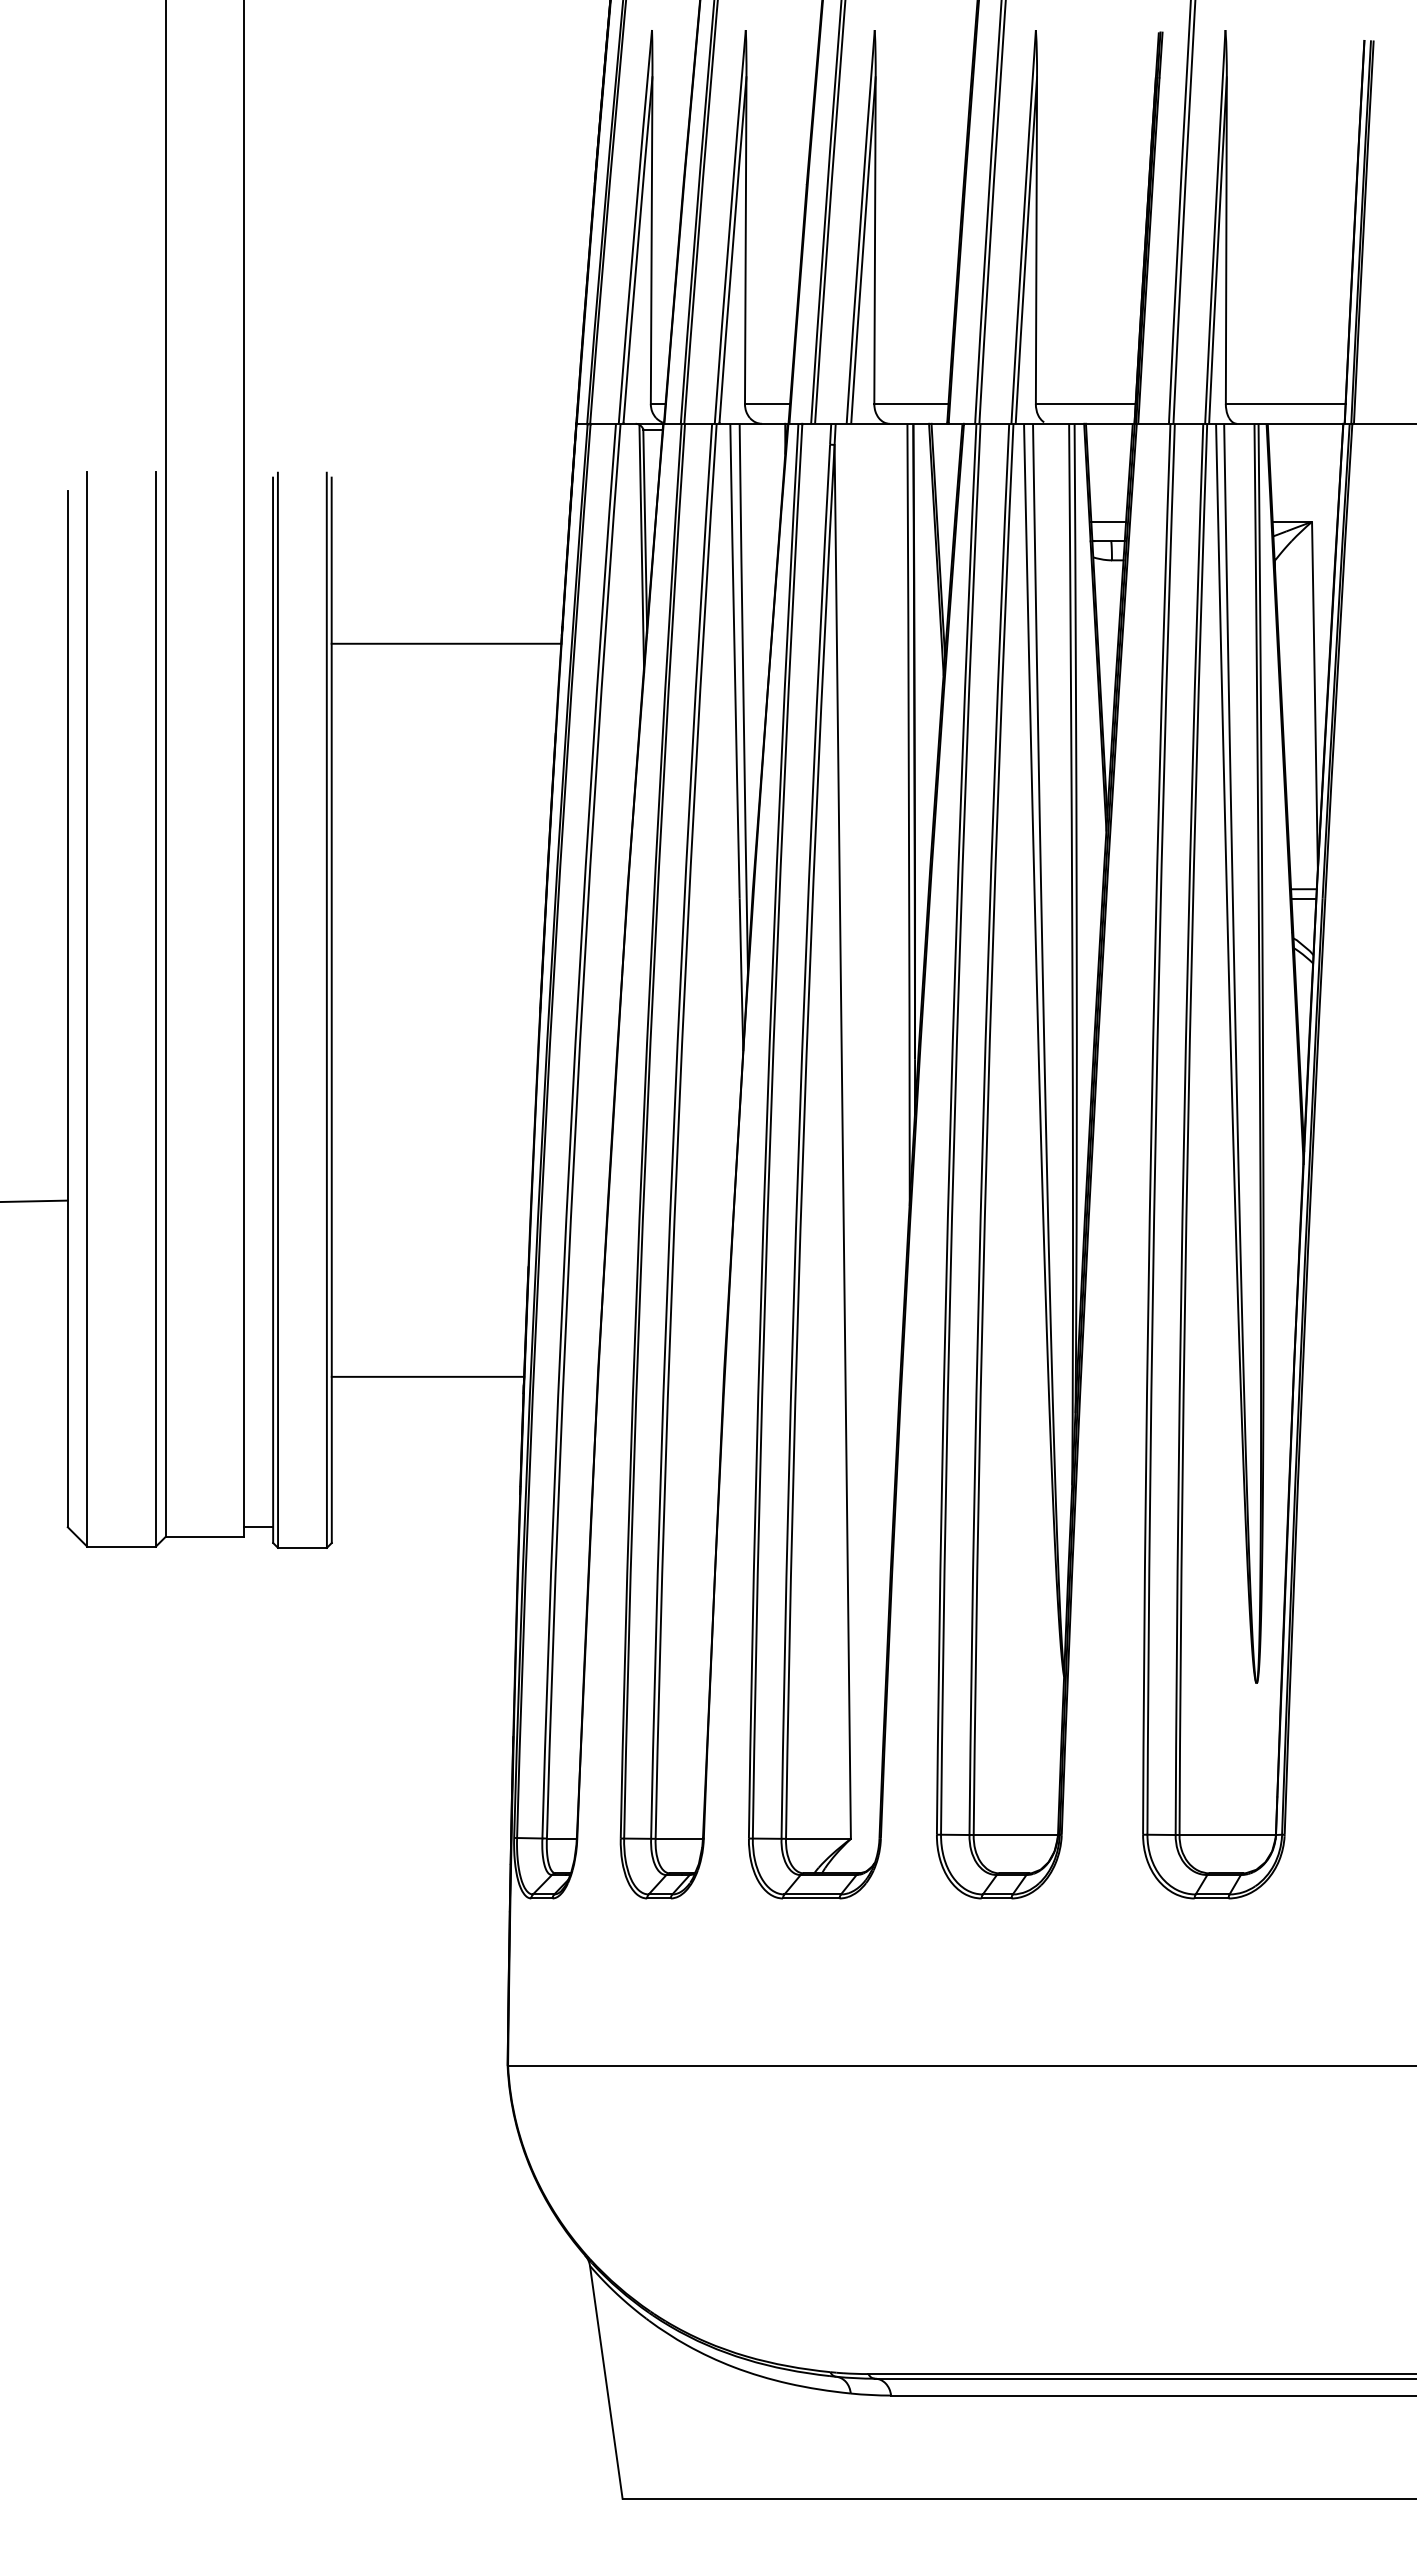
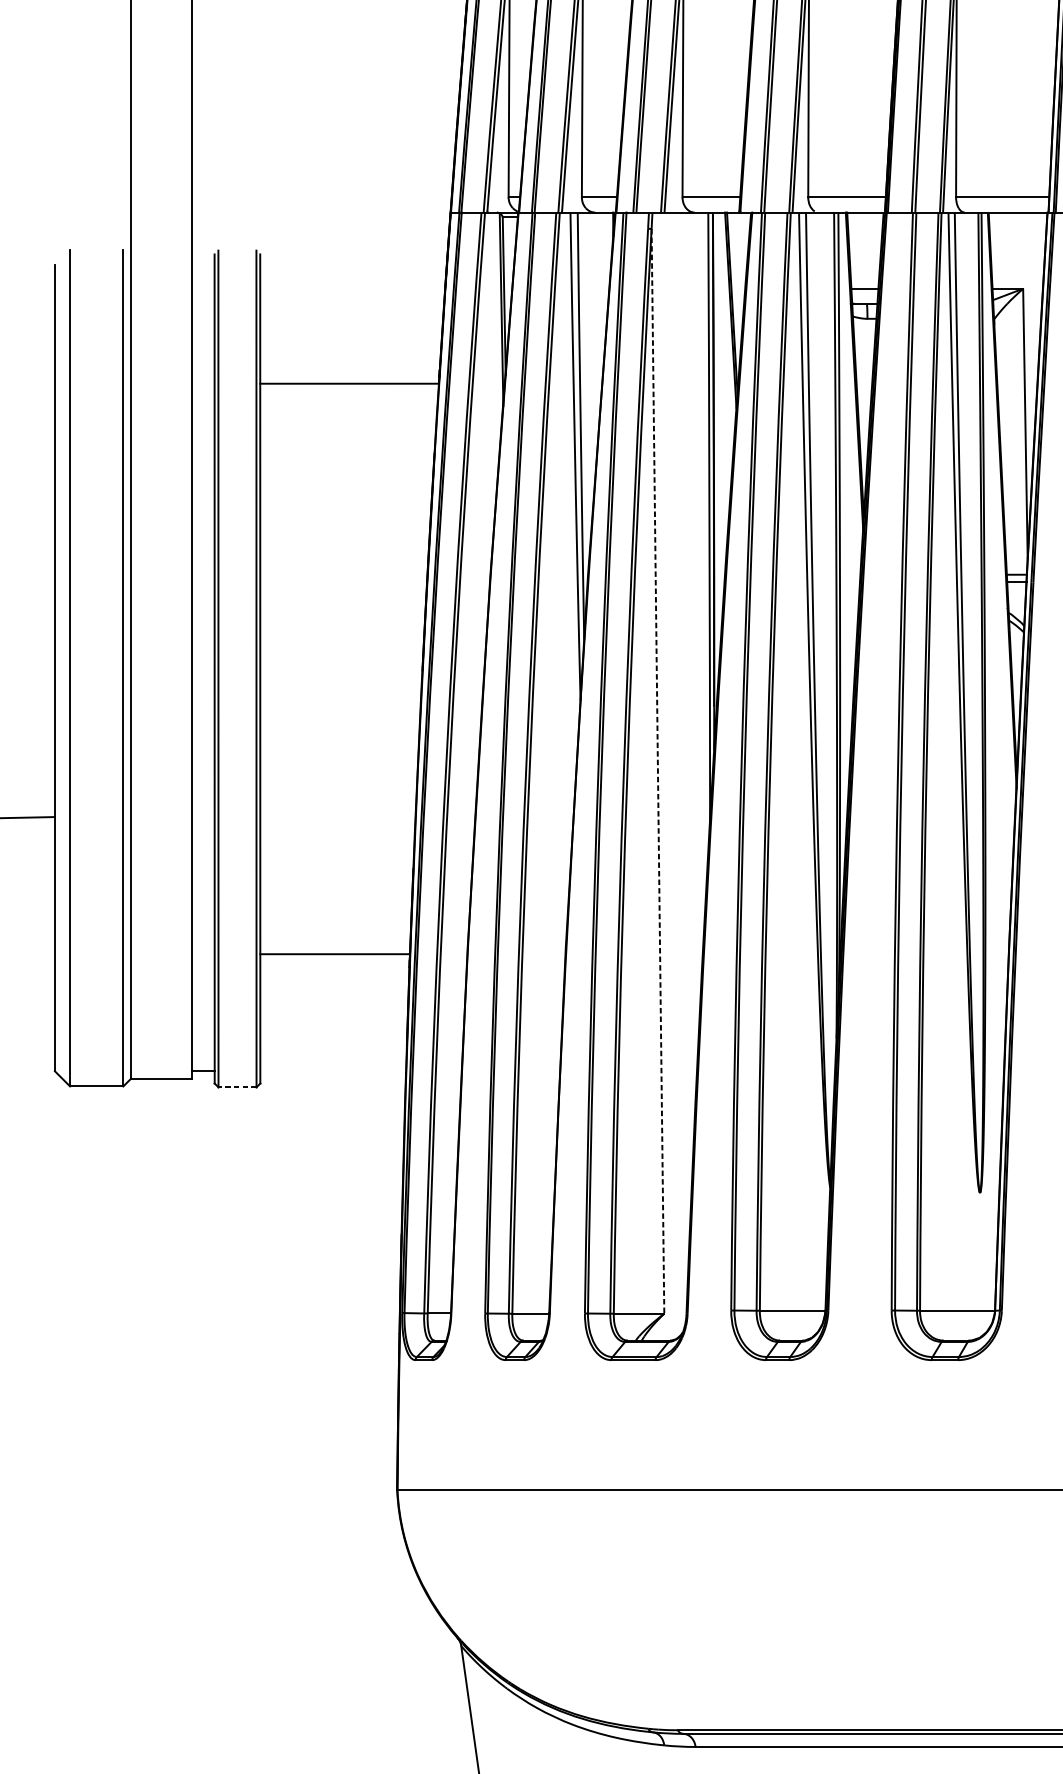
line: (842, 1141) -> (657, 771), solid -> dashed
line: (301, 1547) -> (236, 1087), solid -> dashed

